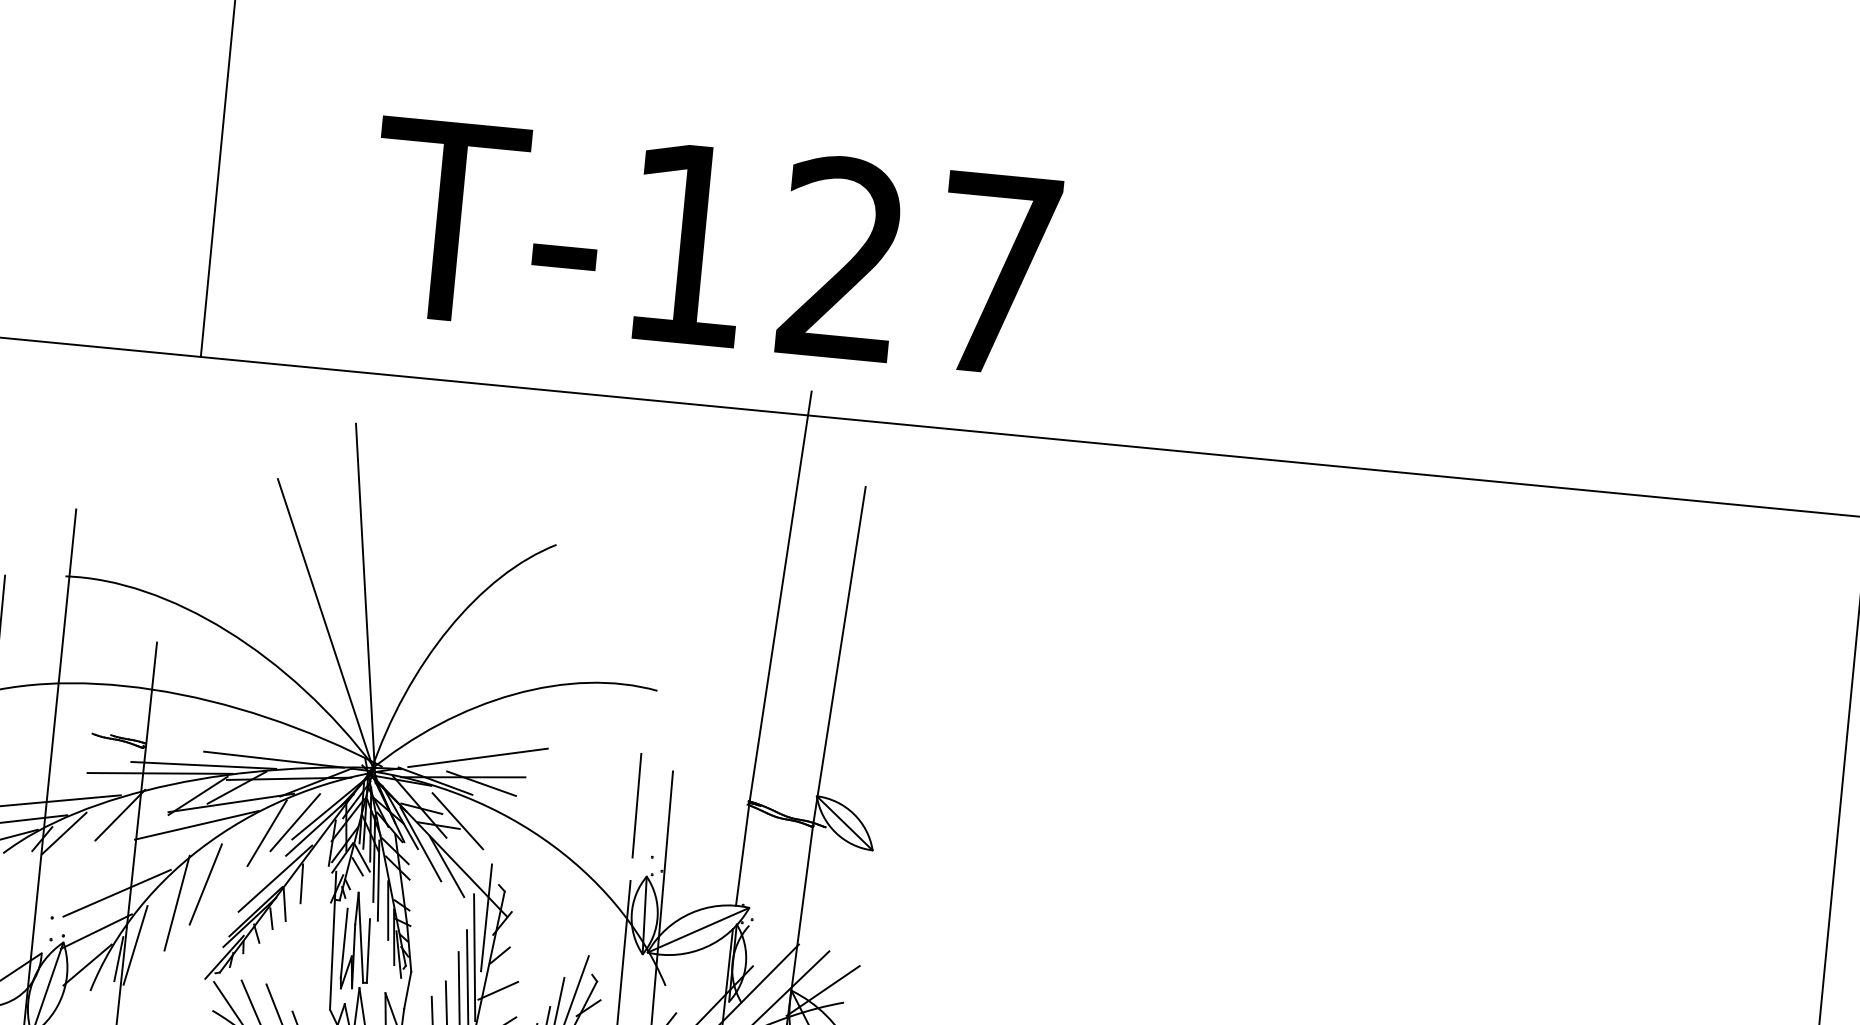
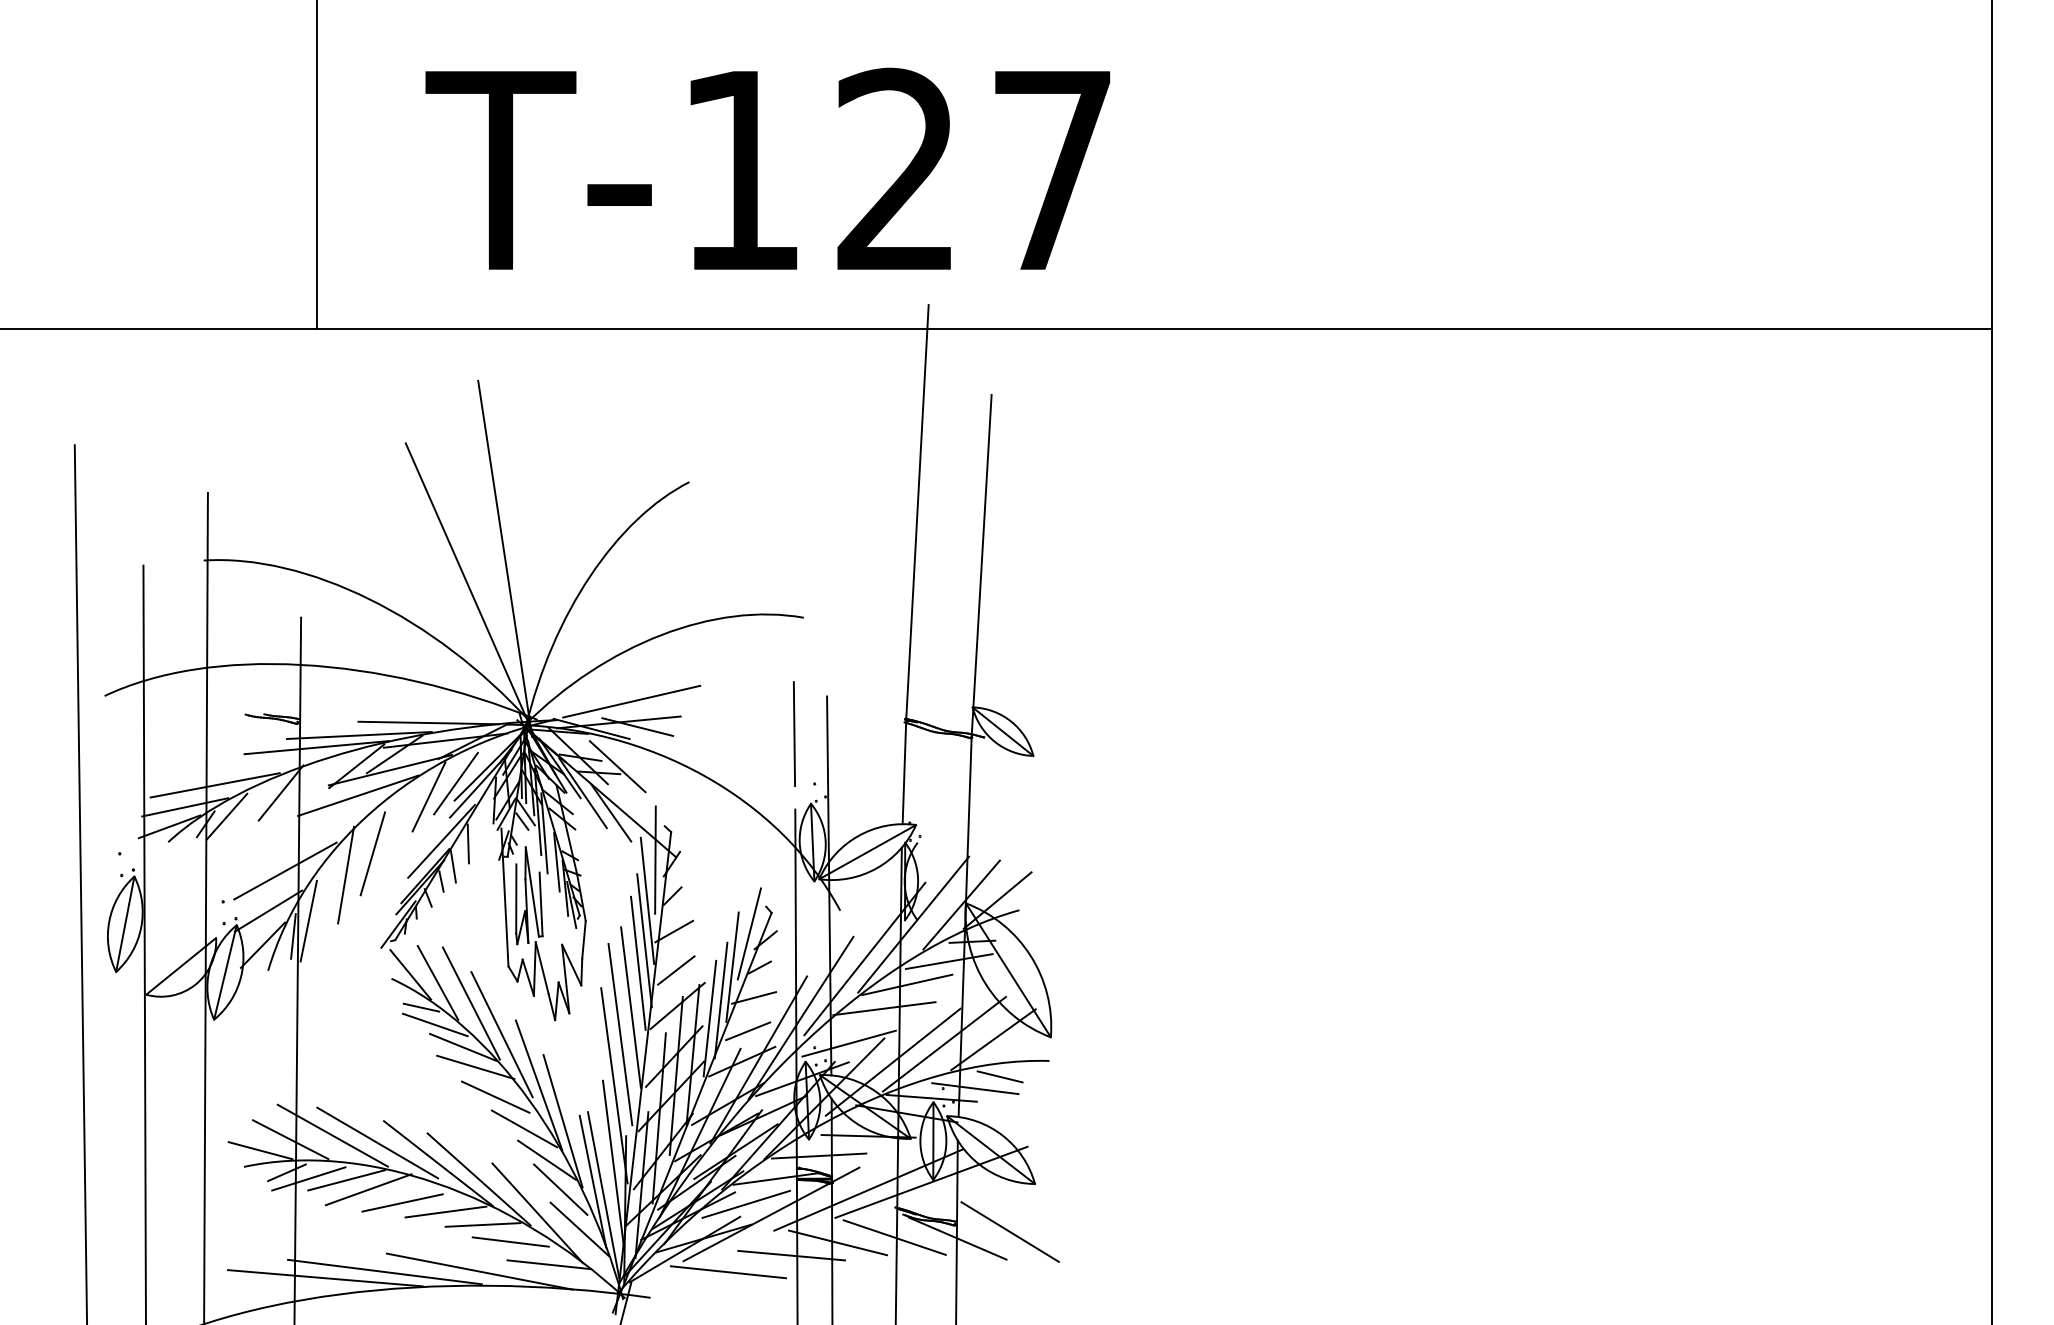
text: (714, 244) -> (767, 168), moved

